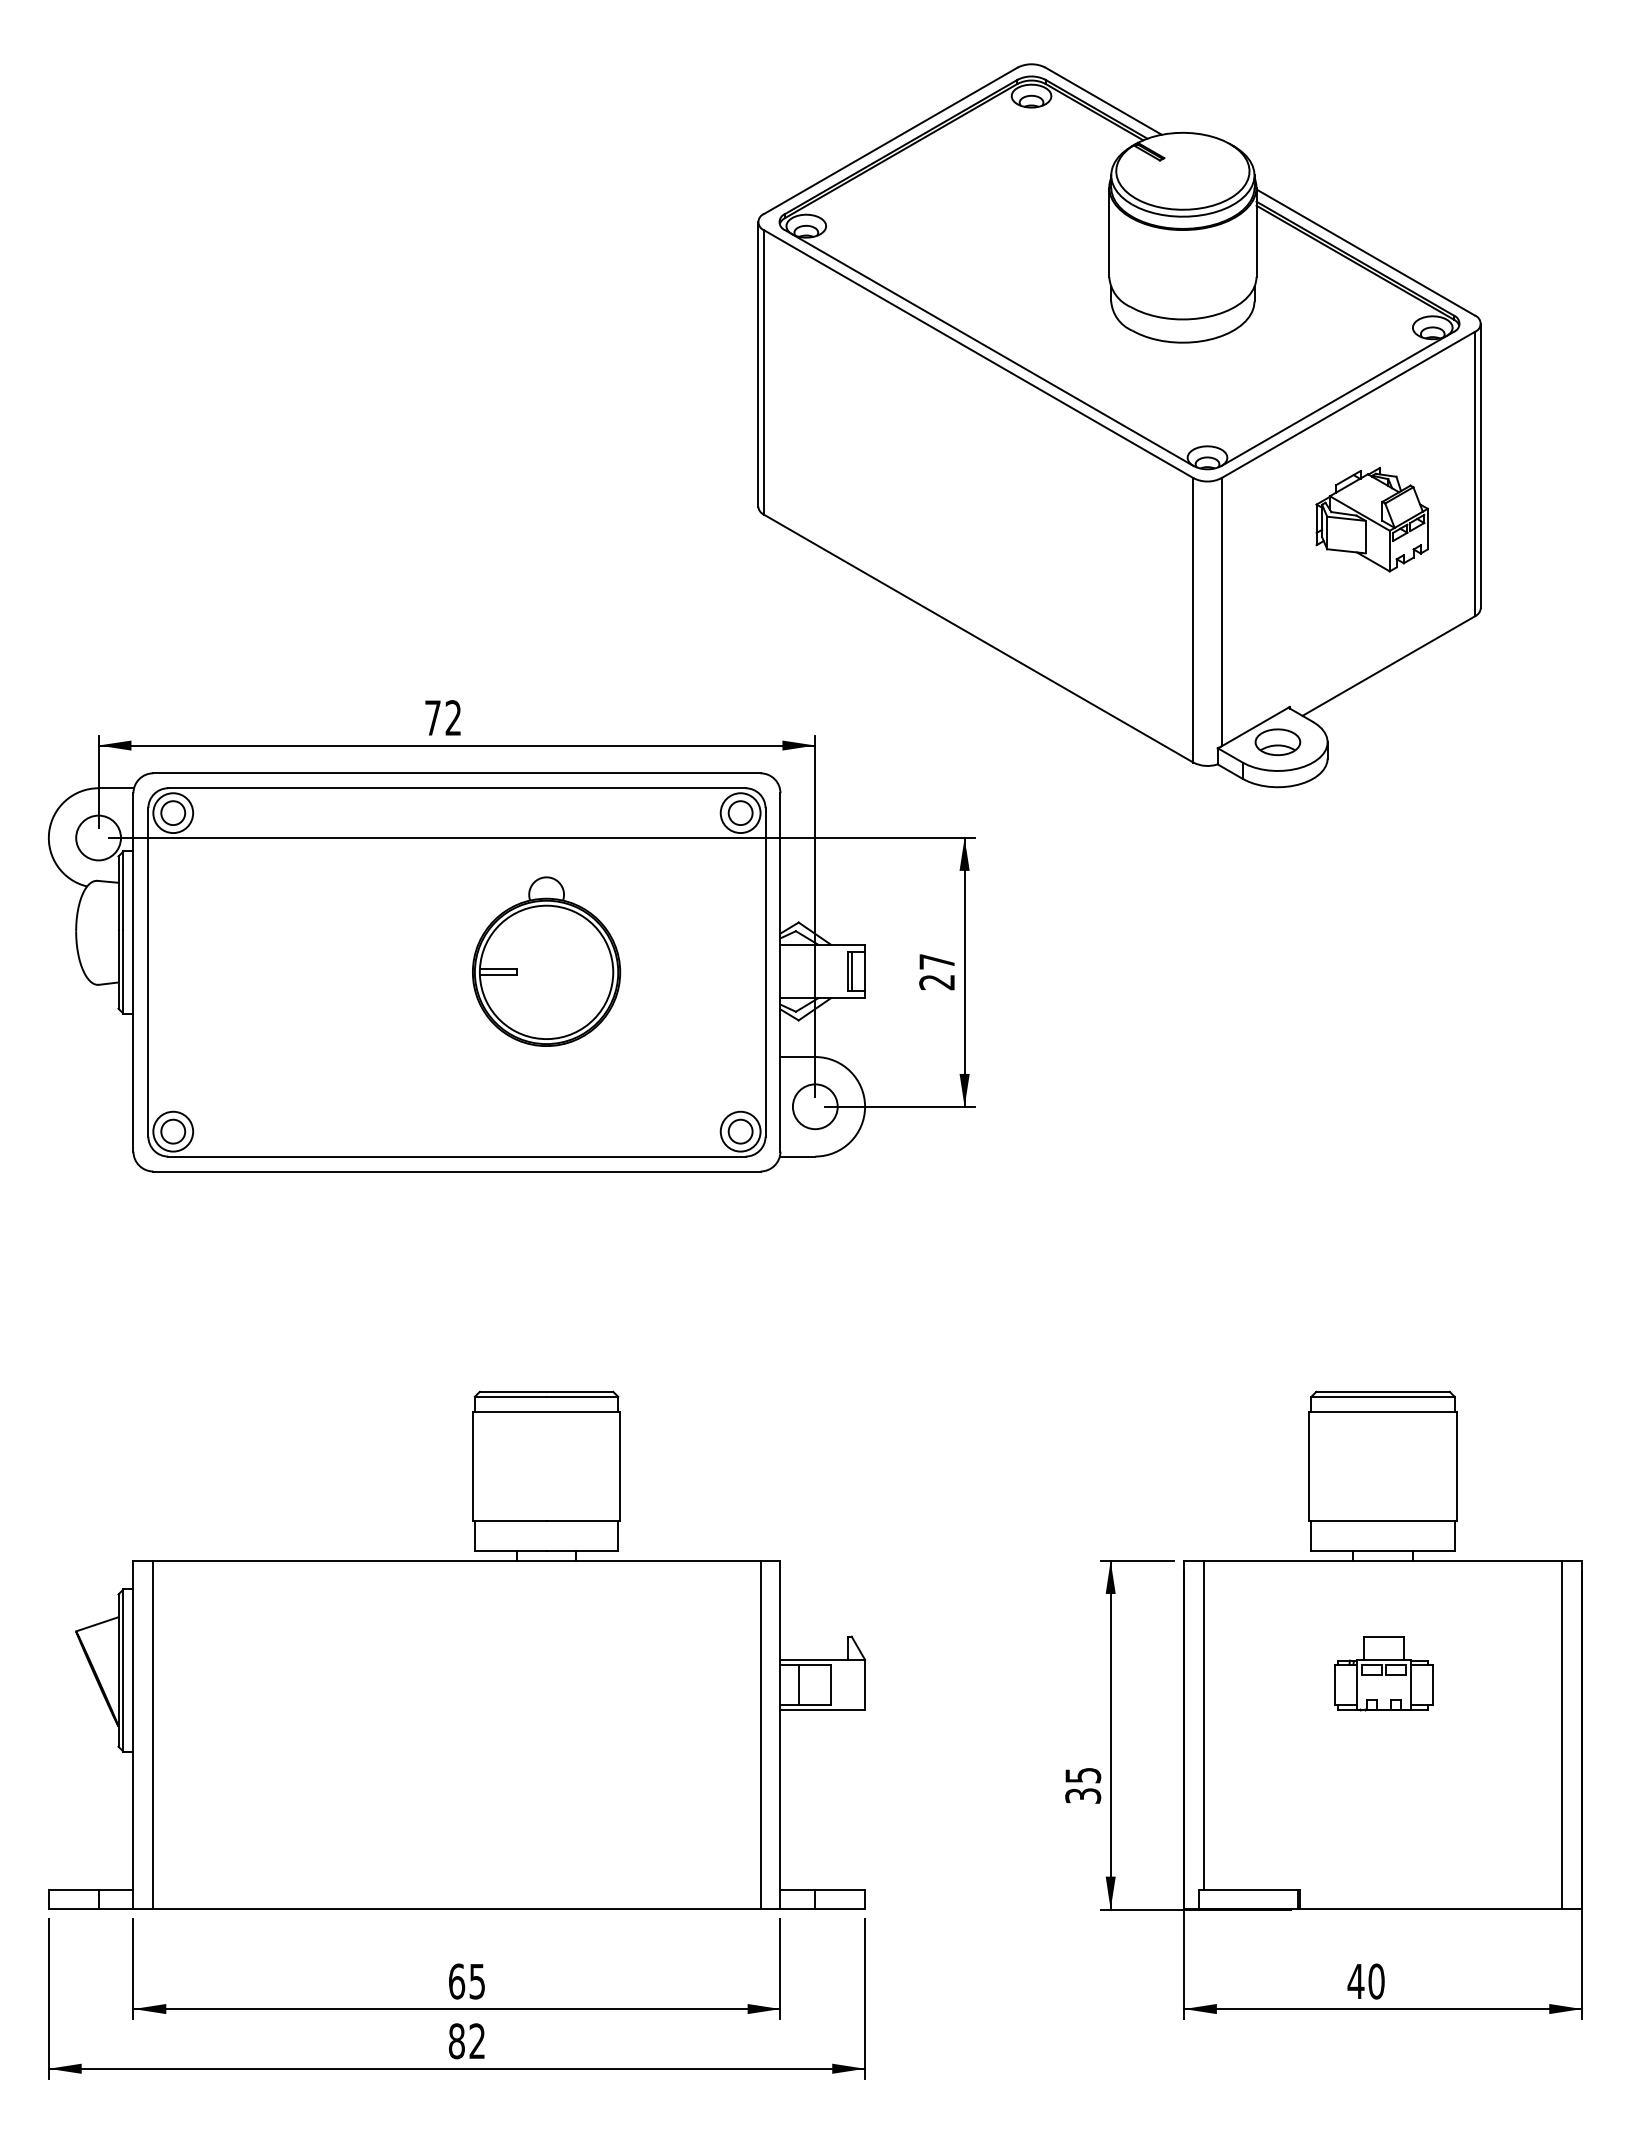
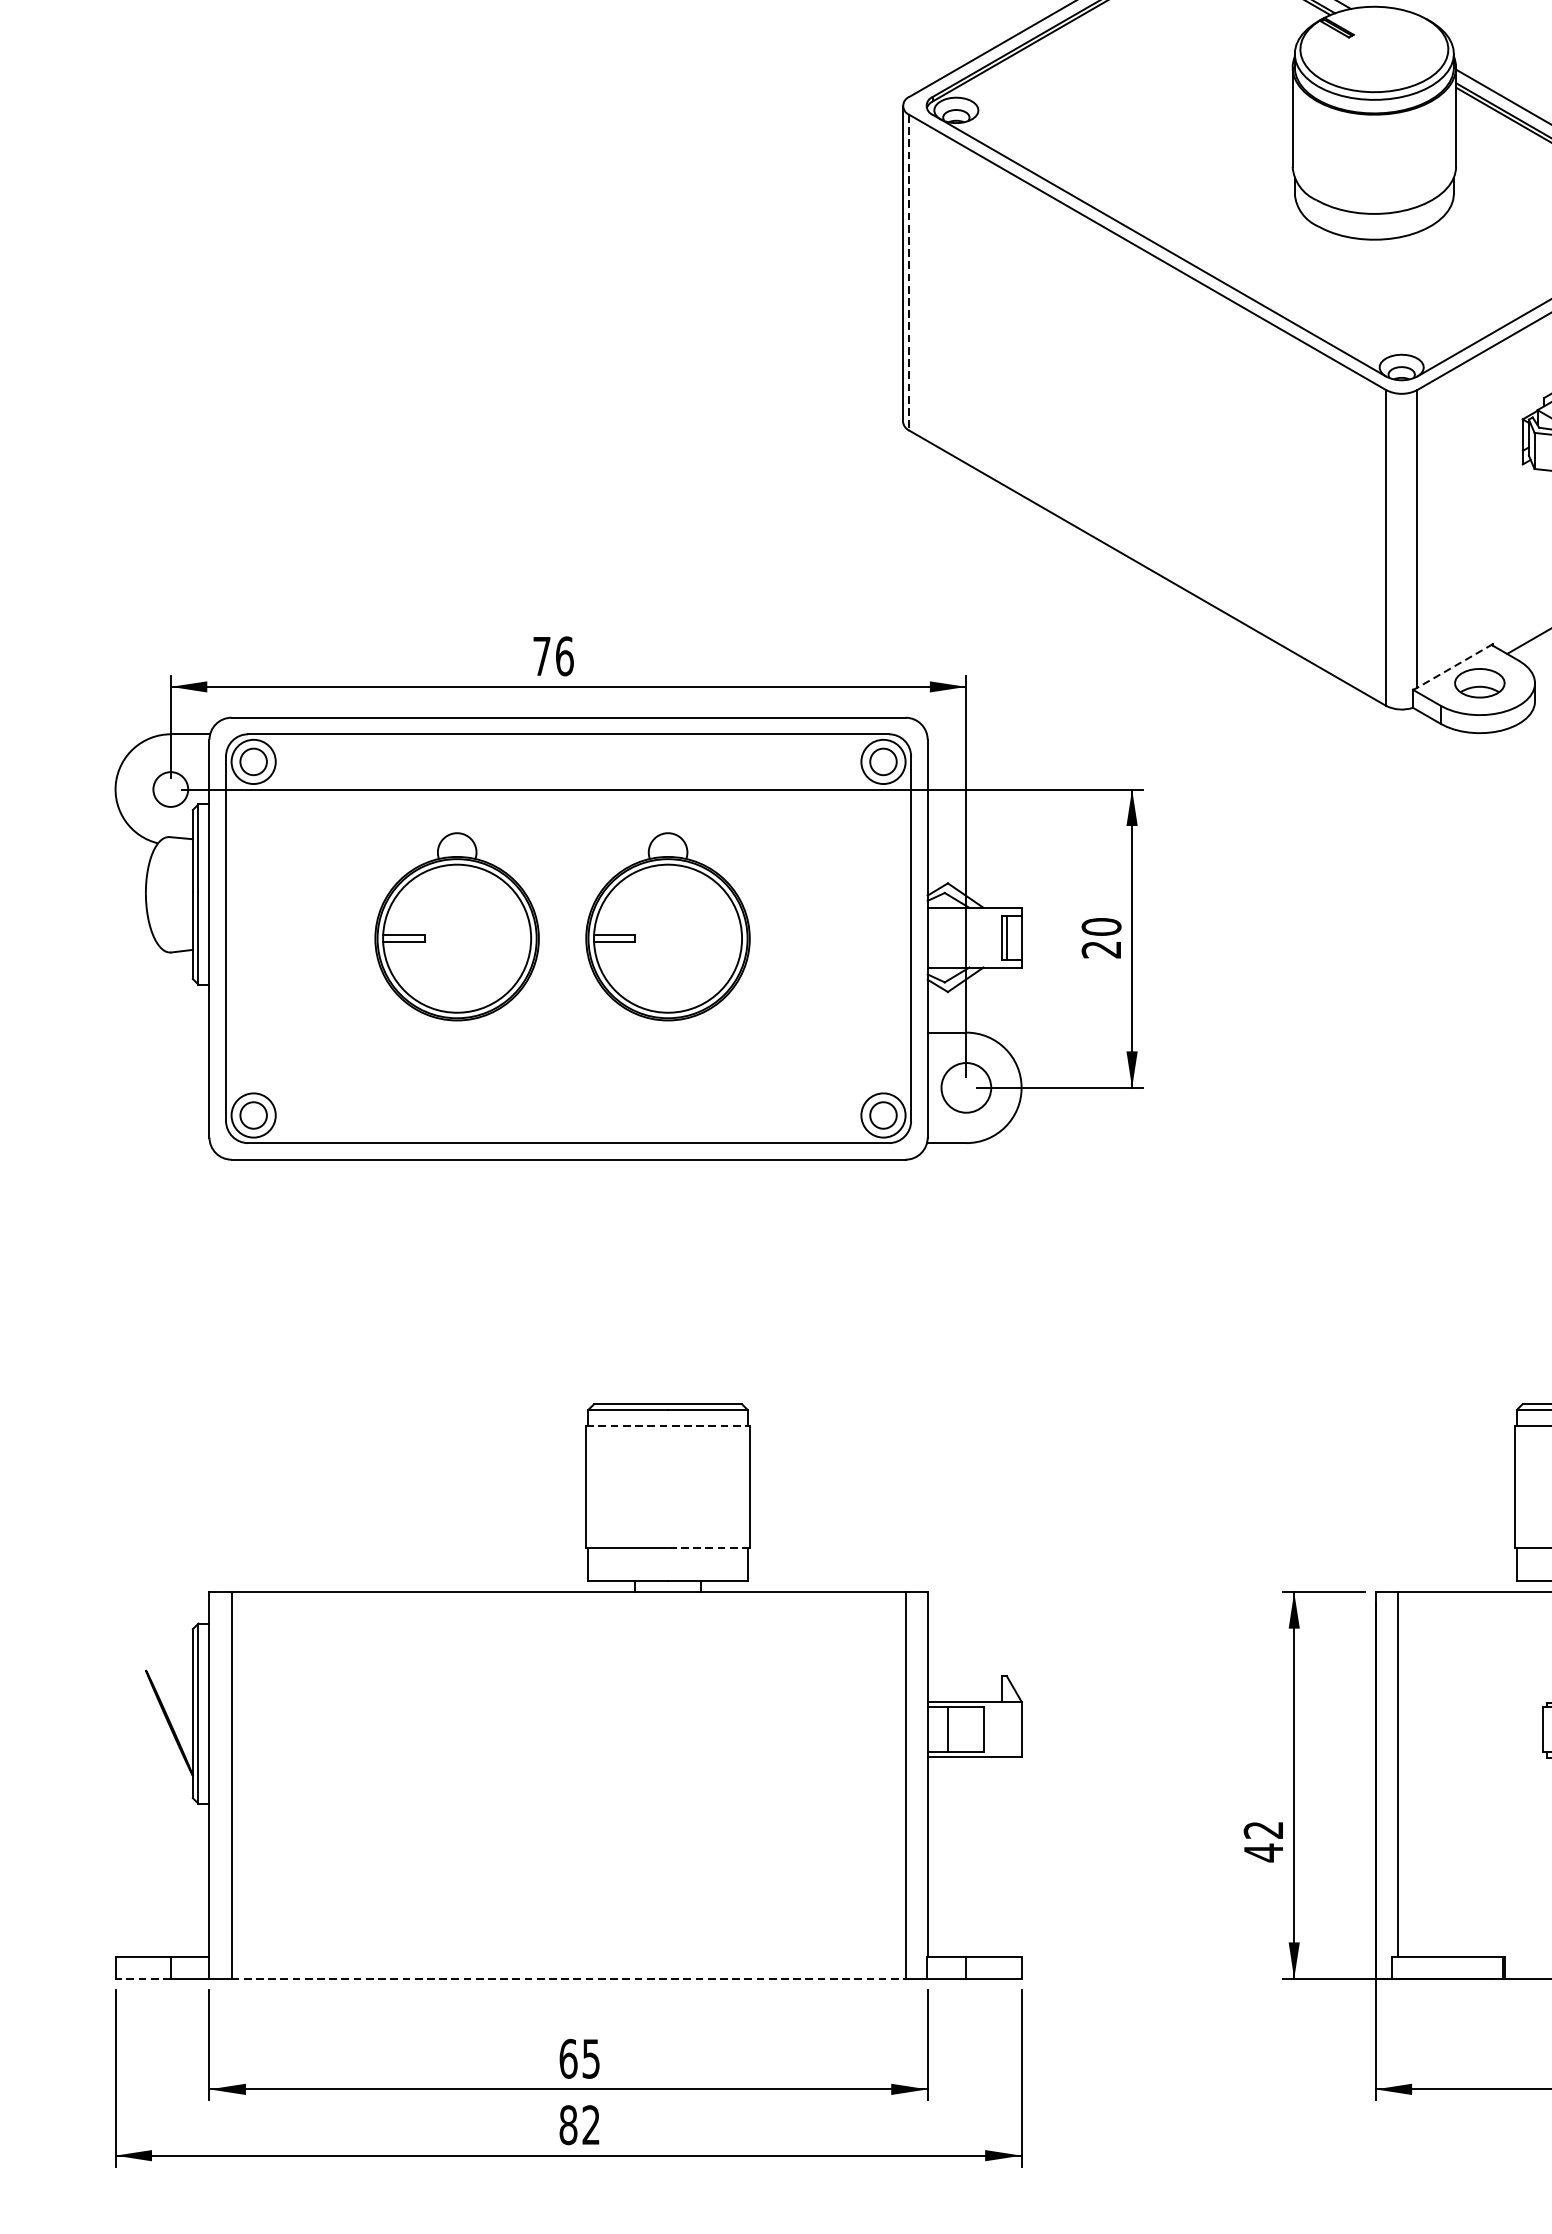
line: (764, 373) -> (909, 273), solid -> dashed
text: (453, 718) -> (564, 656), 72 -> 76
line: (1255, 726) -> (1454, 665), solid -> dashed
circle: (98, 837) -> (170, 788), size x0.7
part: (356, 961) -> (457, 926), added
text: (937, 961) -> (1101, 926), 27 -> 20
line: (546, 1411) -> (667, 1426), solid -> dashed
line: (583, 1521) -> (709, 1548), solid -> dashed
line: (97, 1624) -> (169, 1662), removed
text: (1083, 1786) -> (1264, 1842), 35 -> 42
line: (73, 1909) -> (142, 1978), solid -> dashed
line: (456, 1909) -> (568, 1978), solid -> dashed

